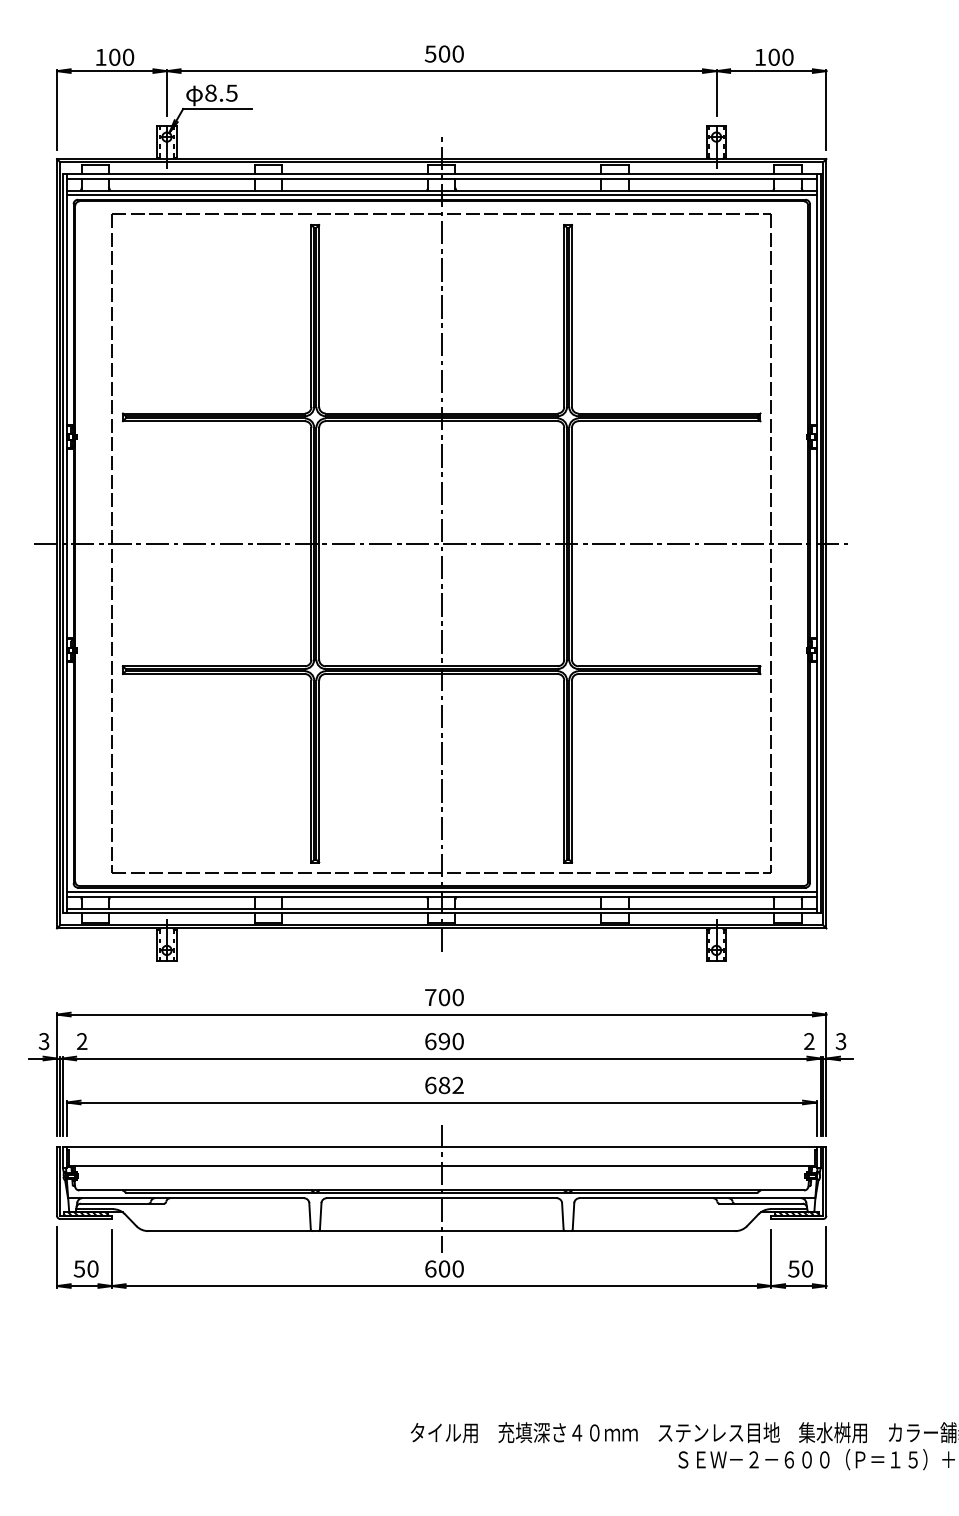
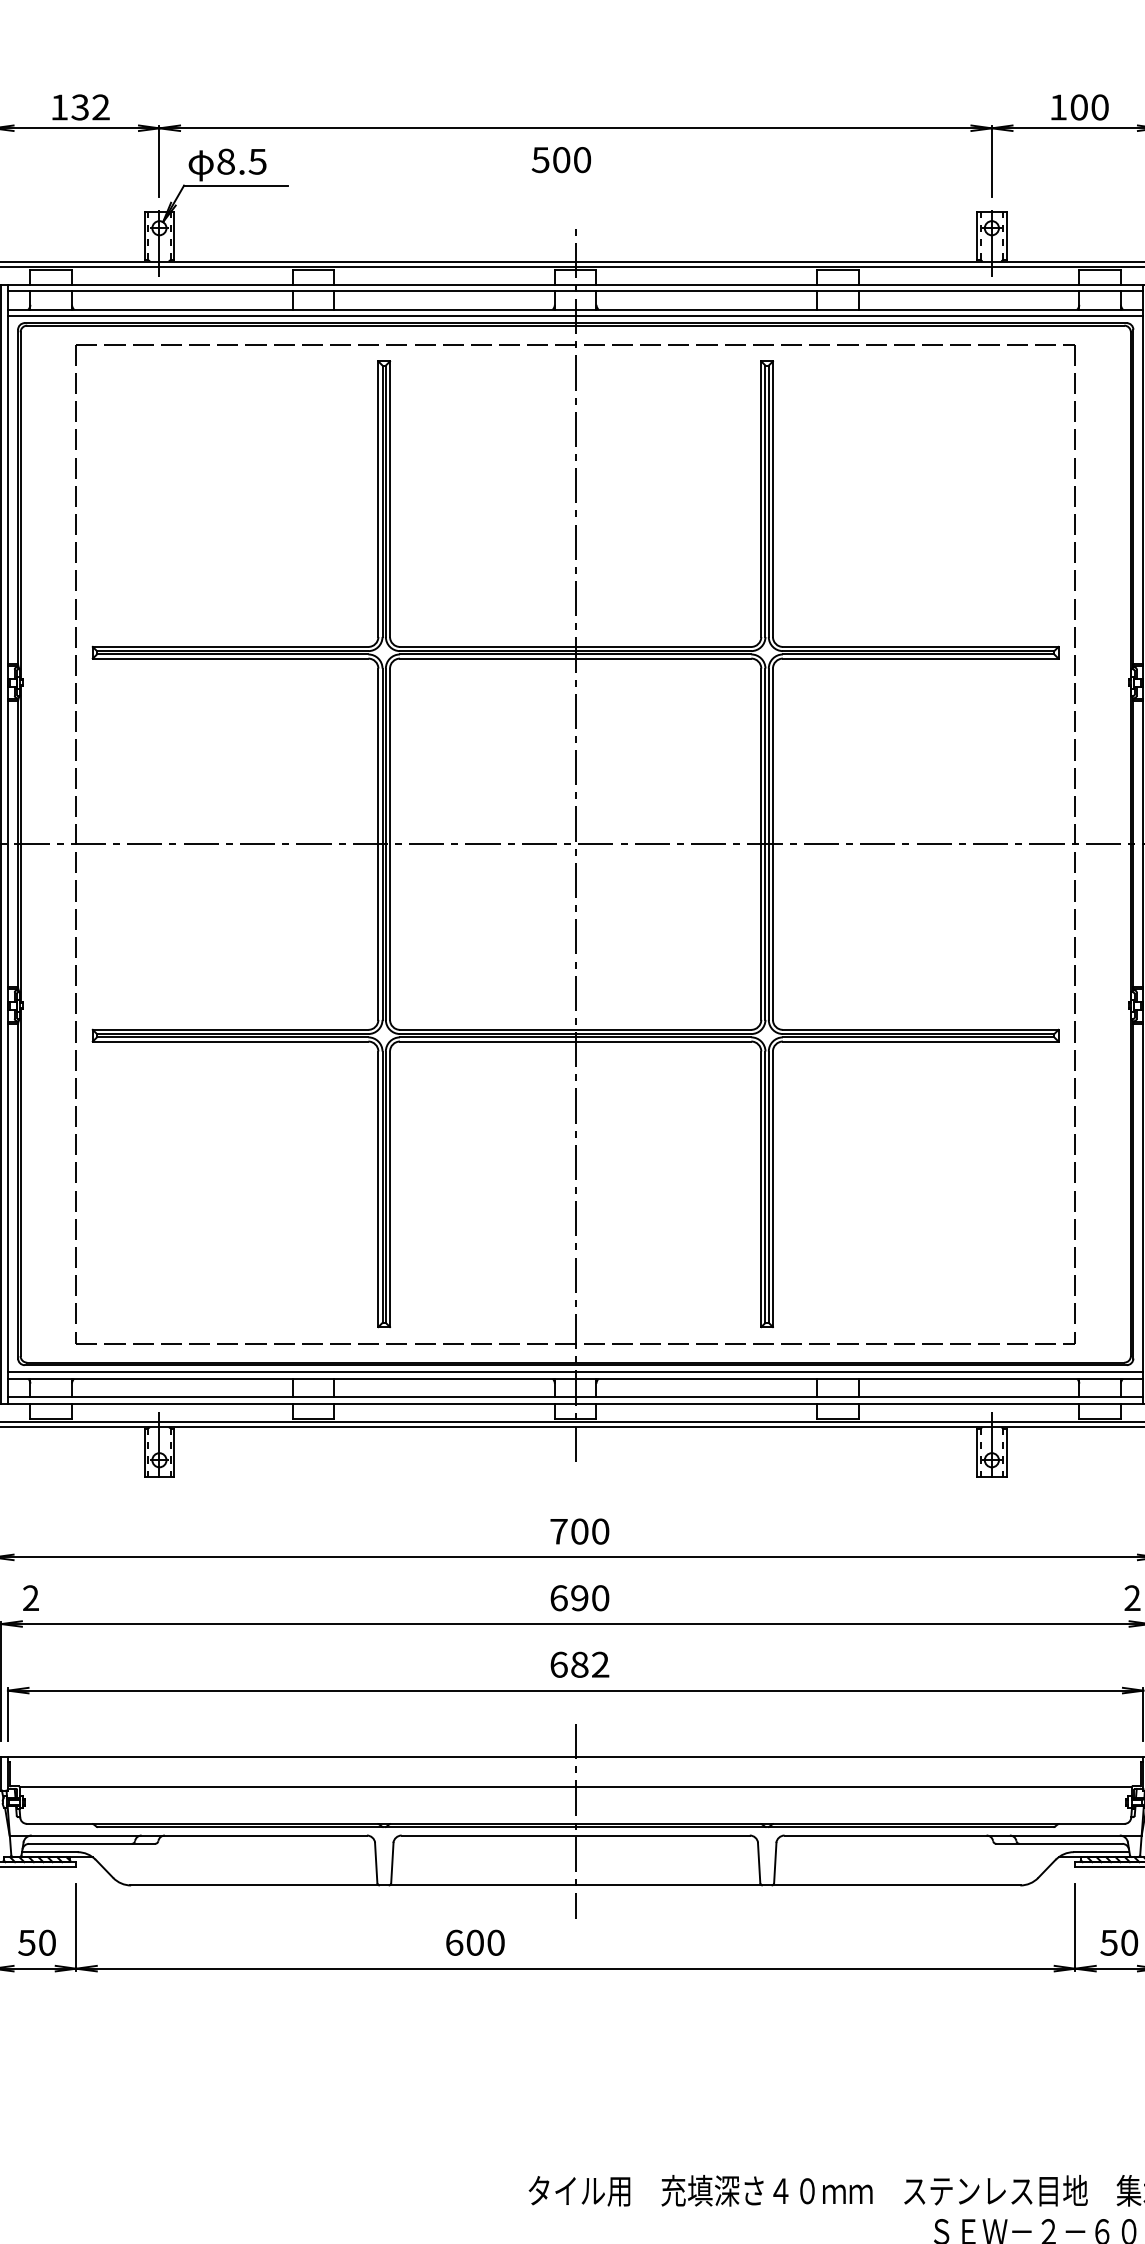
text: (443, 53) -> (560, 159), moved
text: (121, 56) -> (90, 106), 100 -> 132
text: (444, 1268) -> (475, 1942), moved

